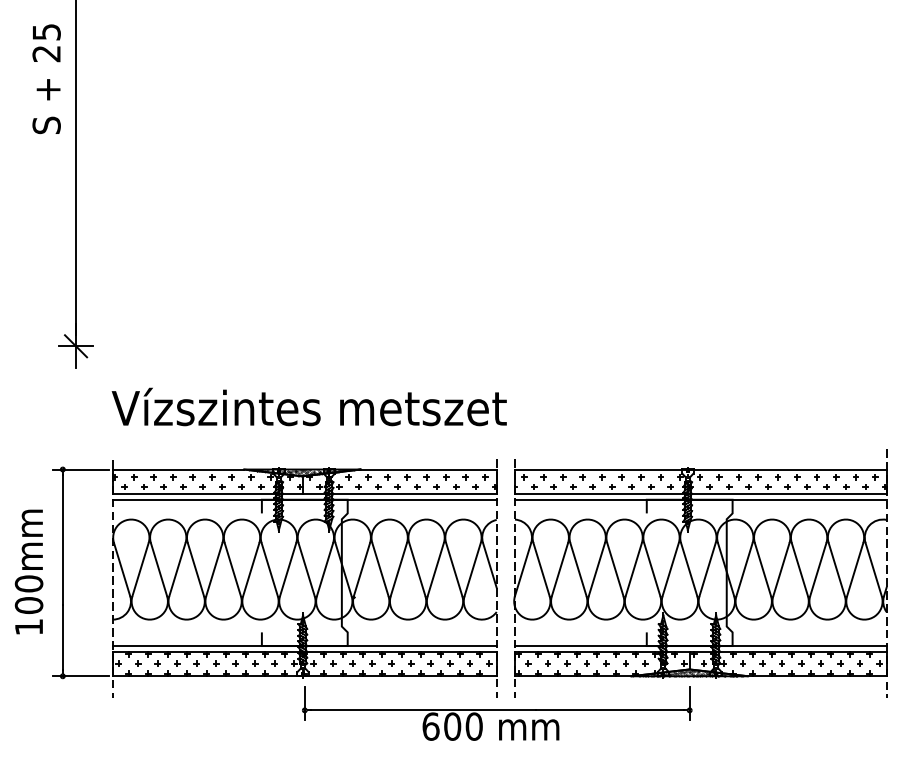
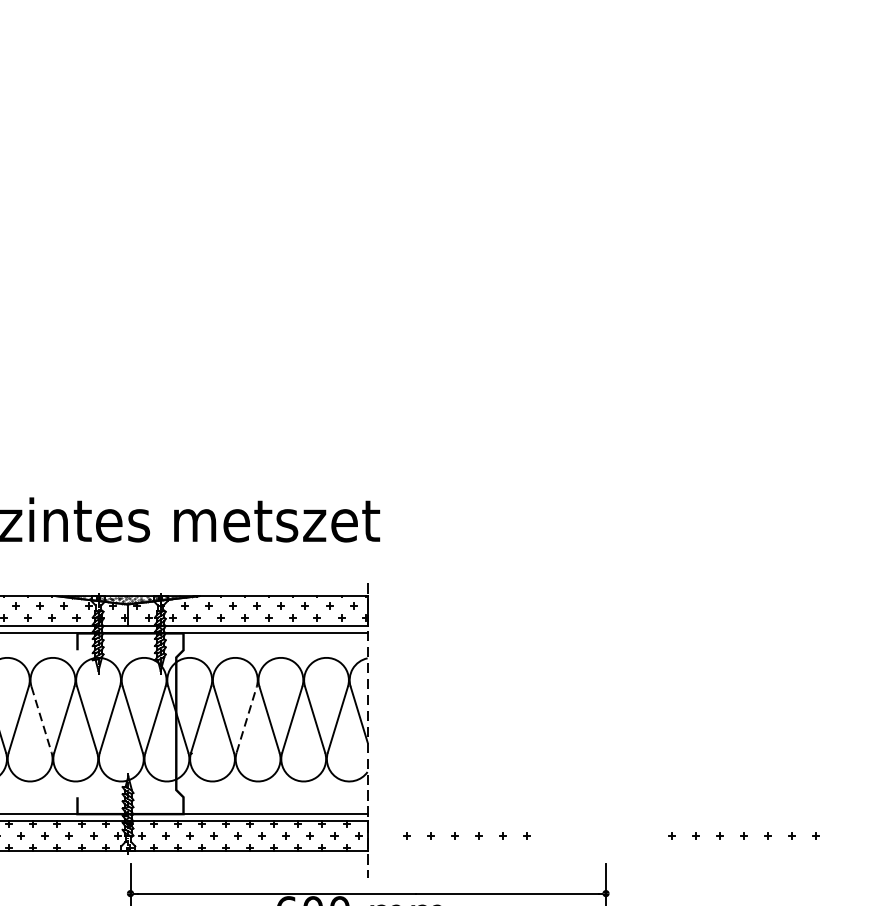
line: (232, 569) -> (41, 719), solid -> dashed
line: (398, 569) -> (246, 719), solid -> dashed
part: (700, 573) -> (619, 724), removed

